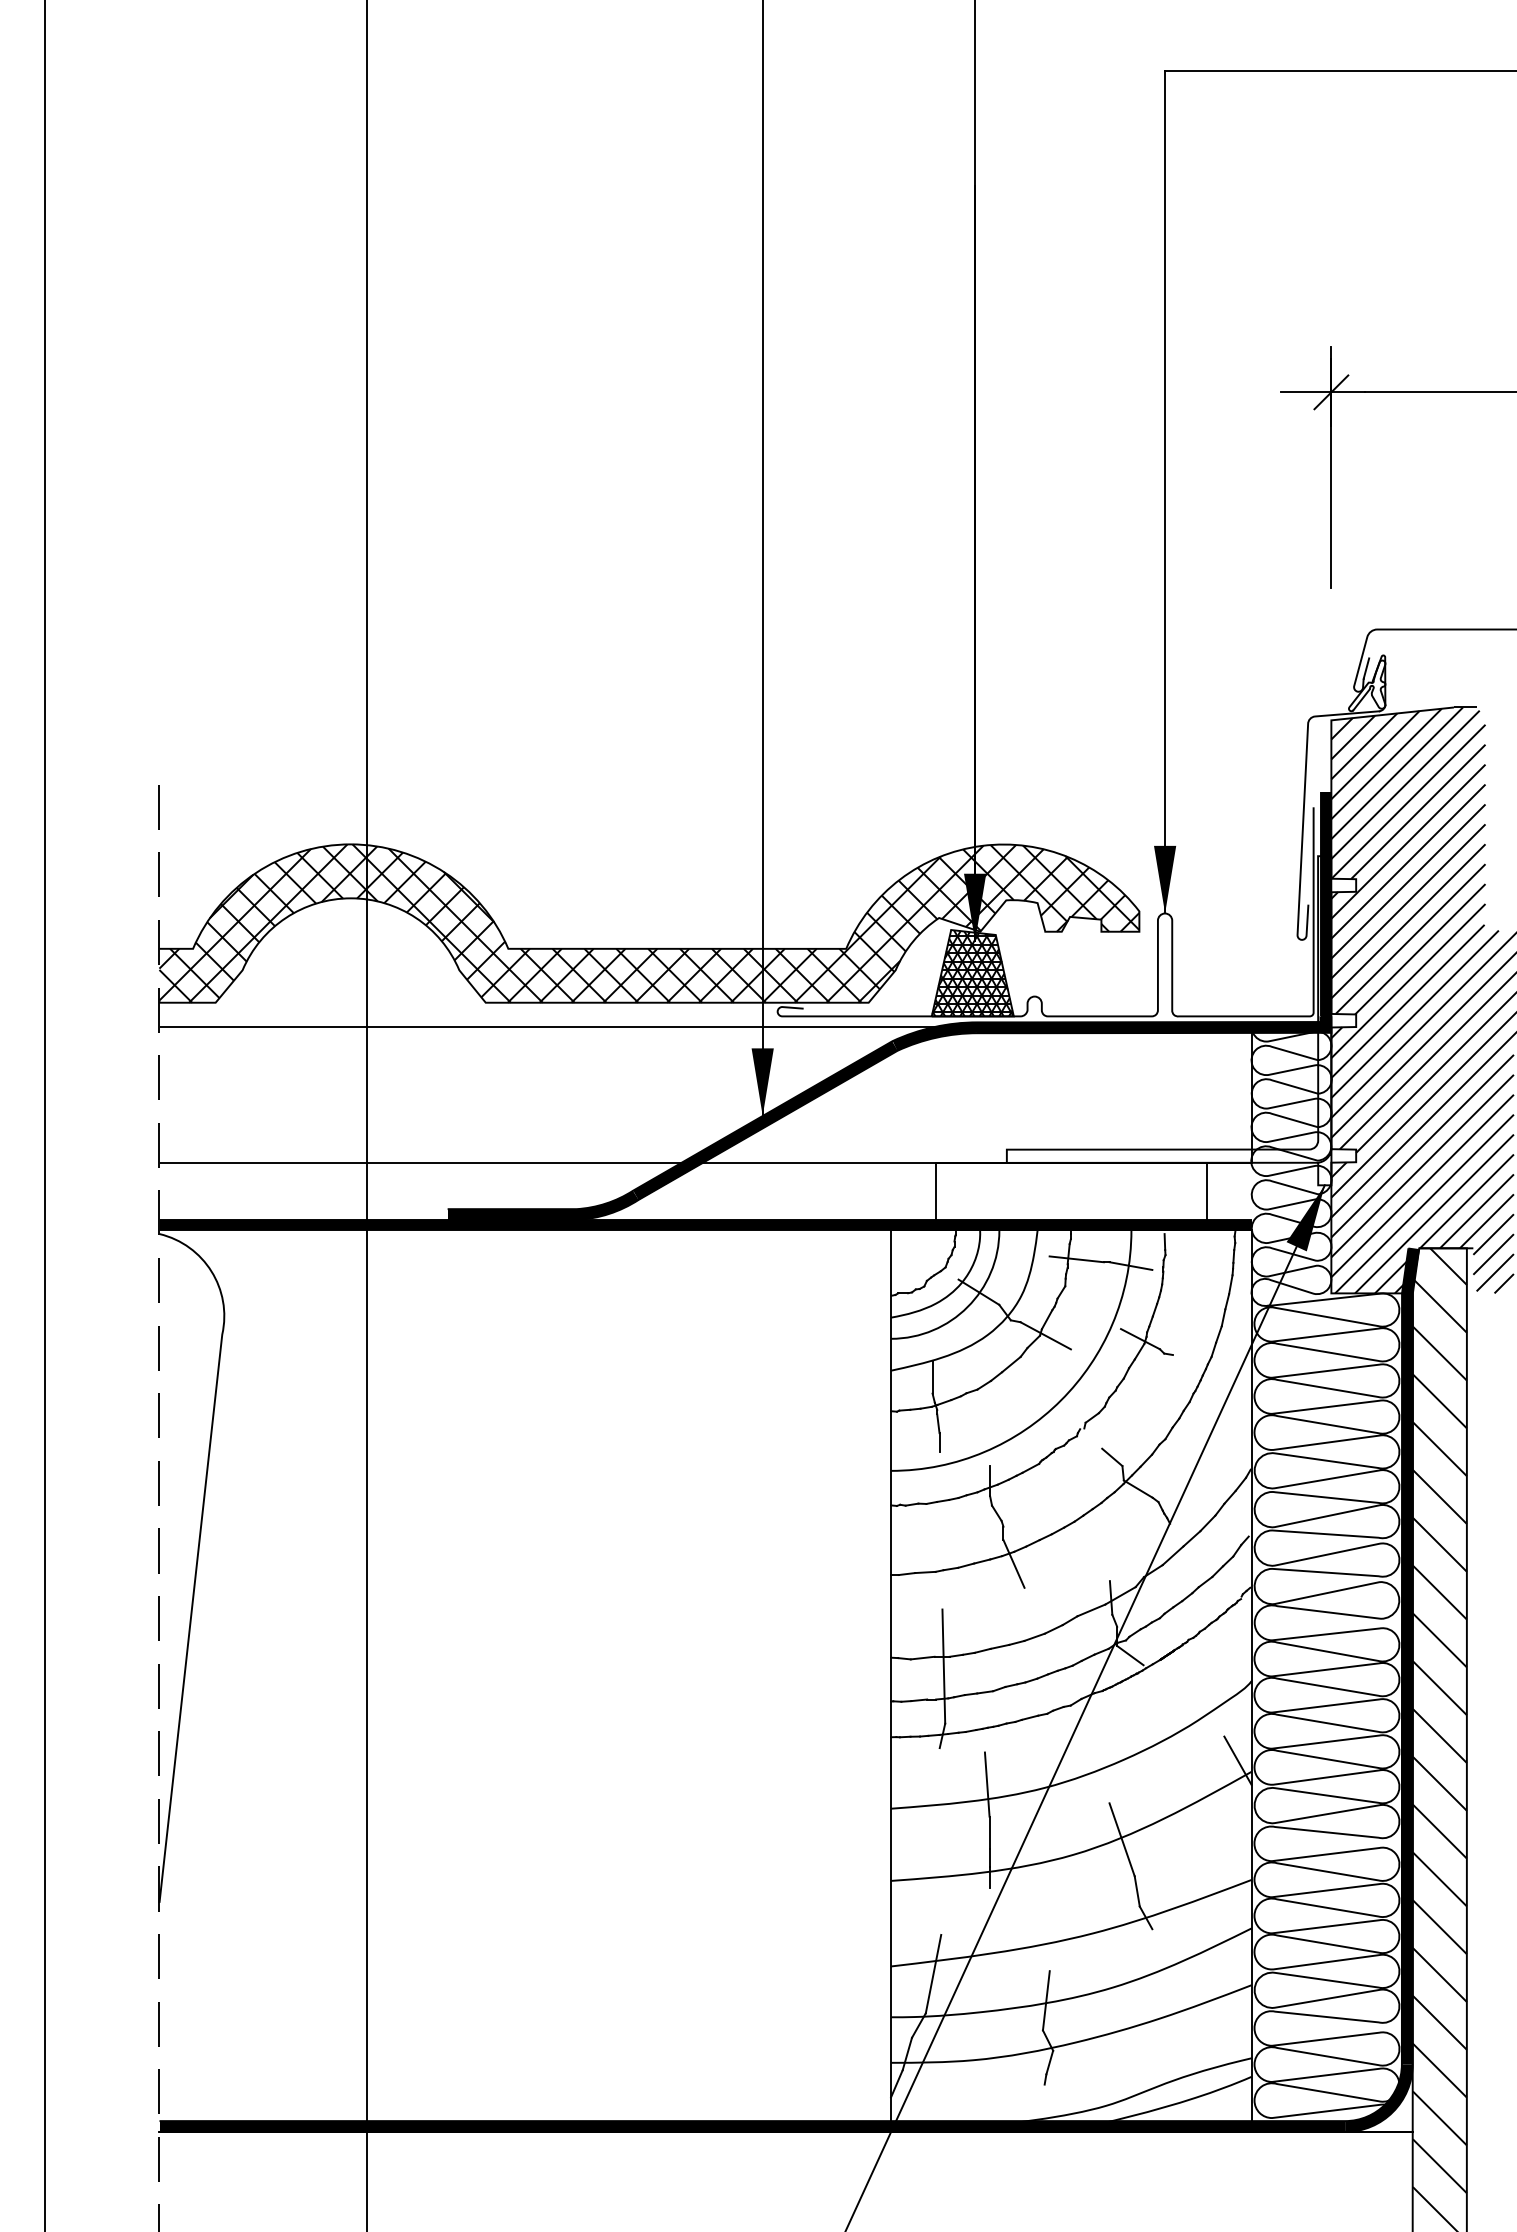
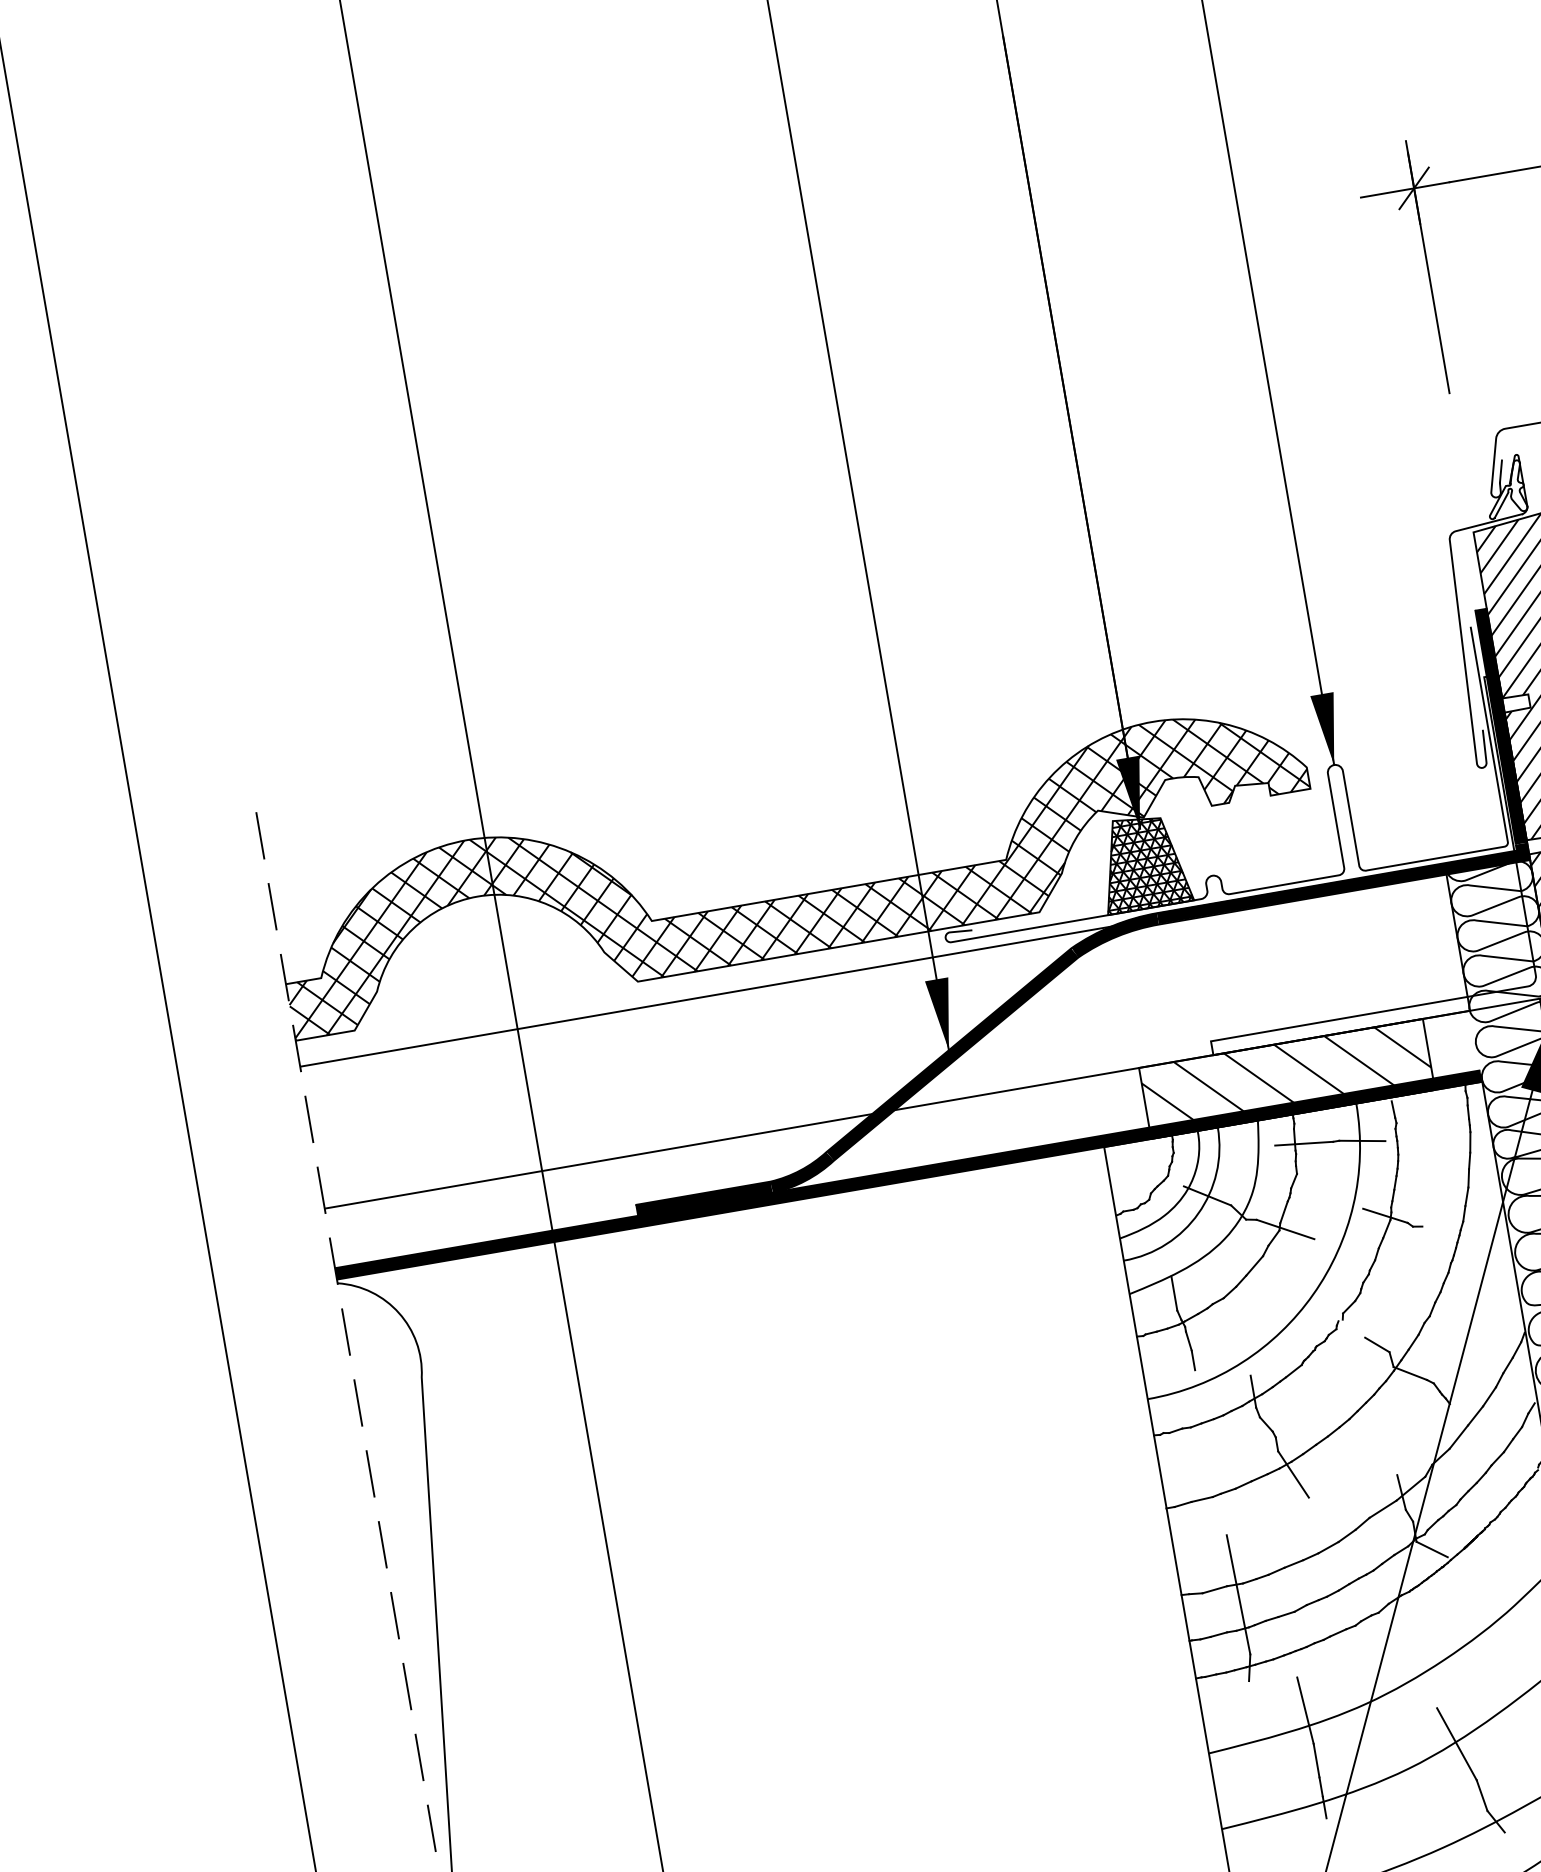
hatch: (1070, 1196) -> (1286, 1078), added

